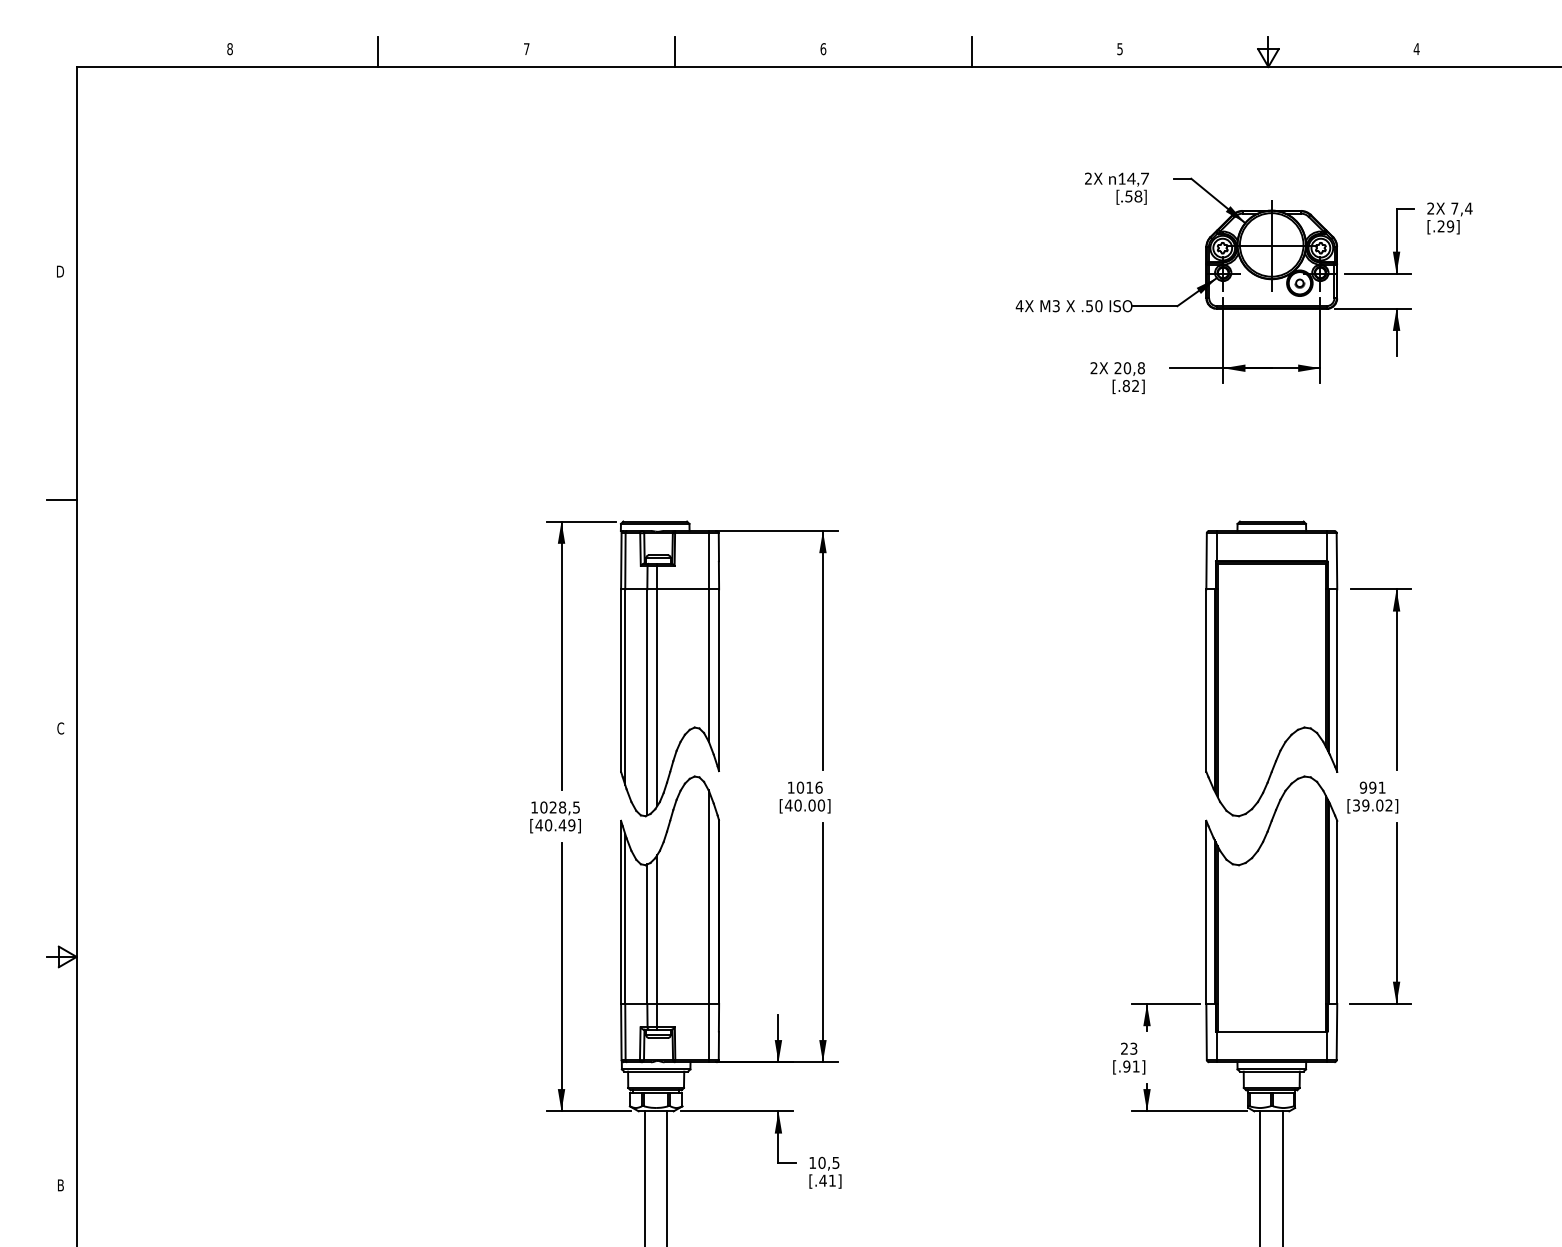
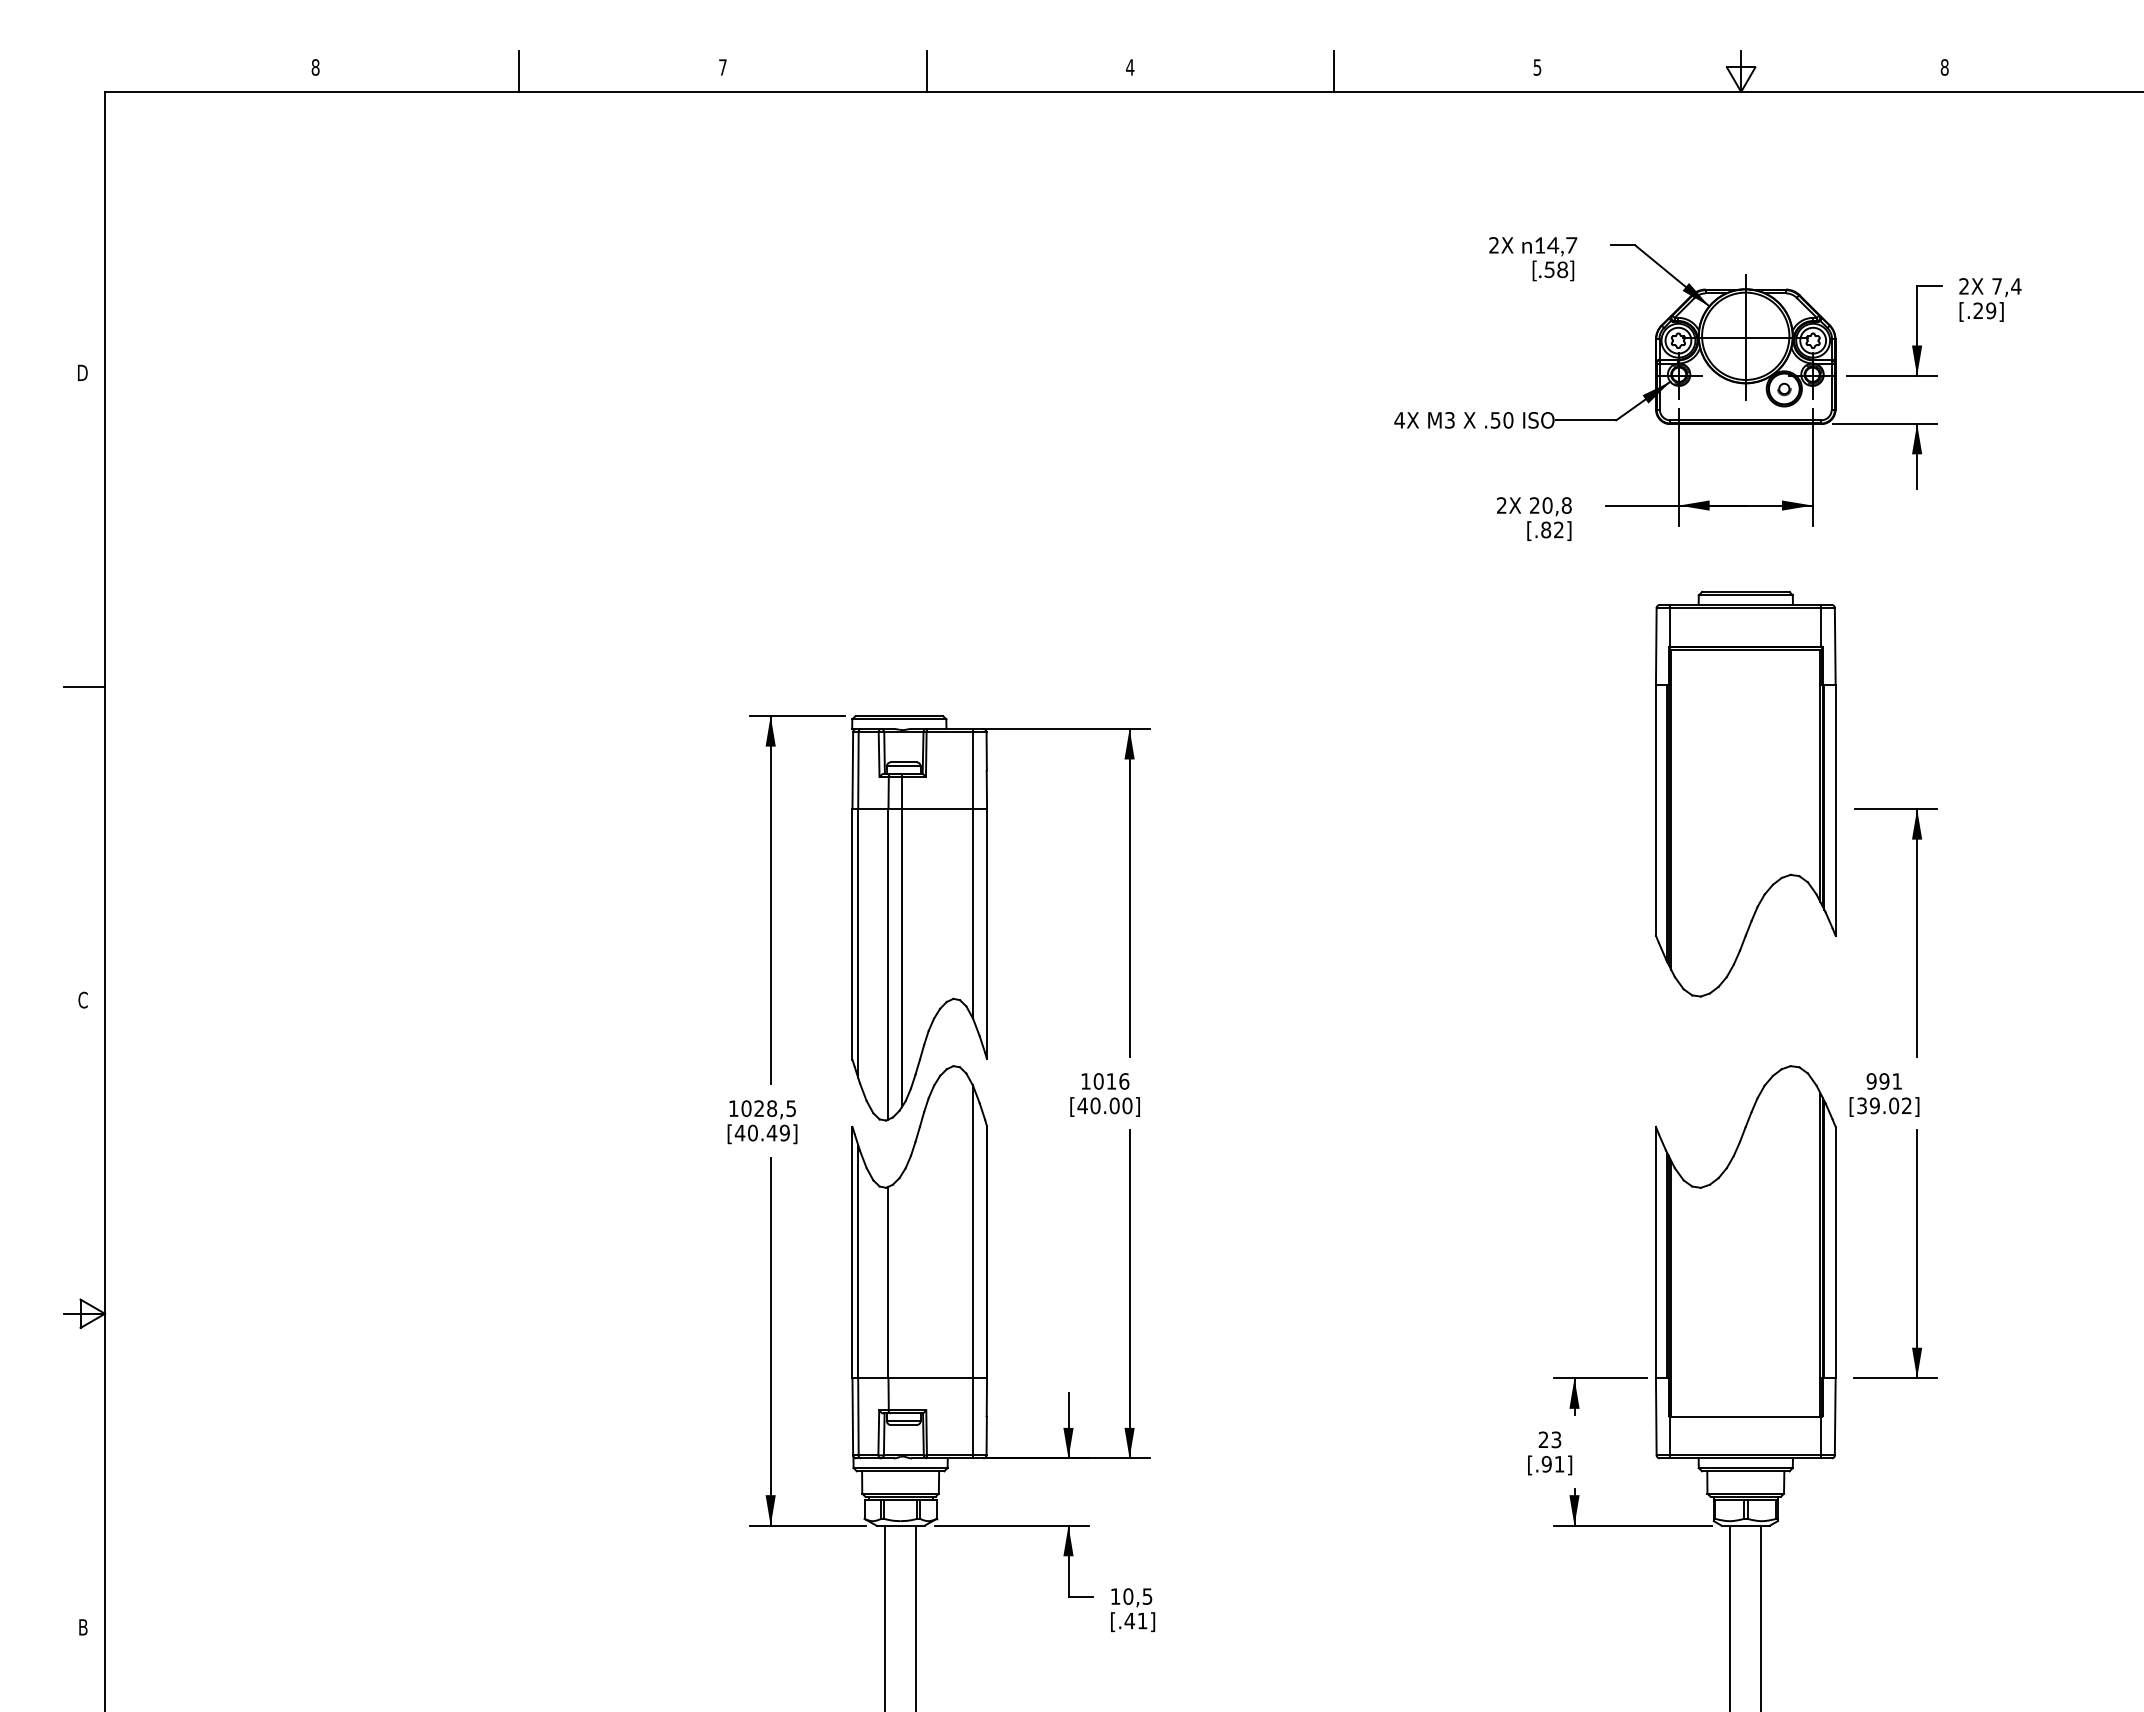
text: (823, 49) -> (1130, 67), 6 -> 4
text: (1416, 49) -> (1944, 67), 4 -> 8
part: (1271, 669) -> (1745, 794), moved
line: (657, 942) -> (902, 1293), removed

